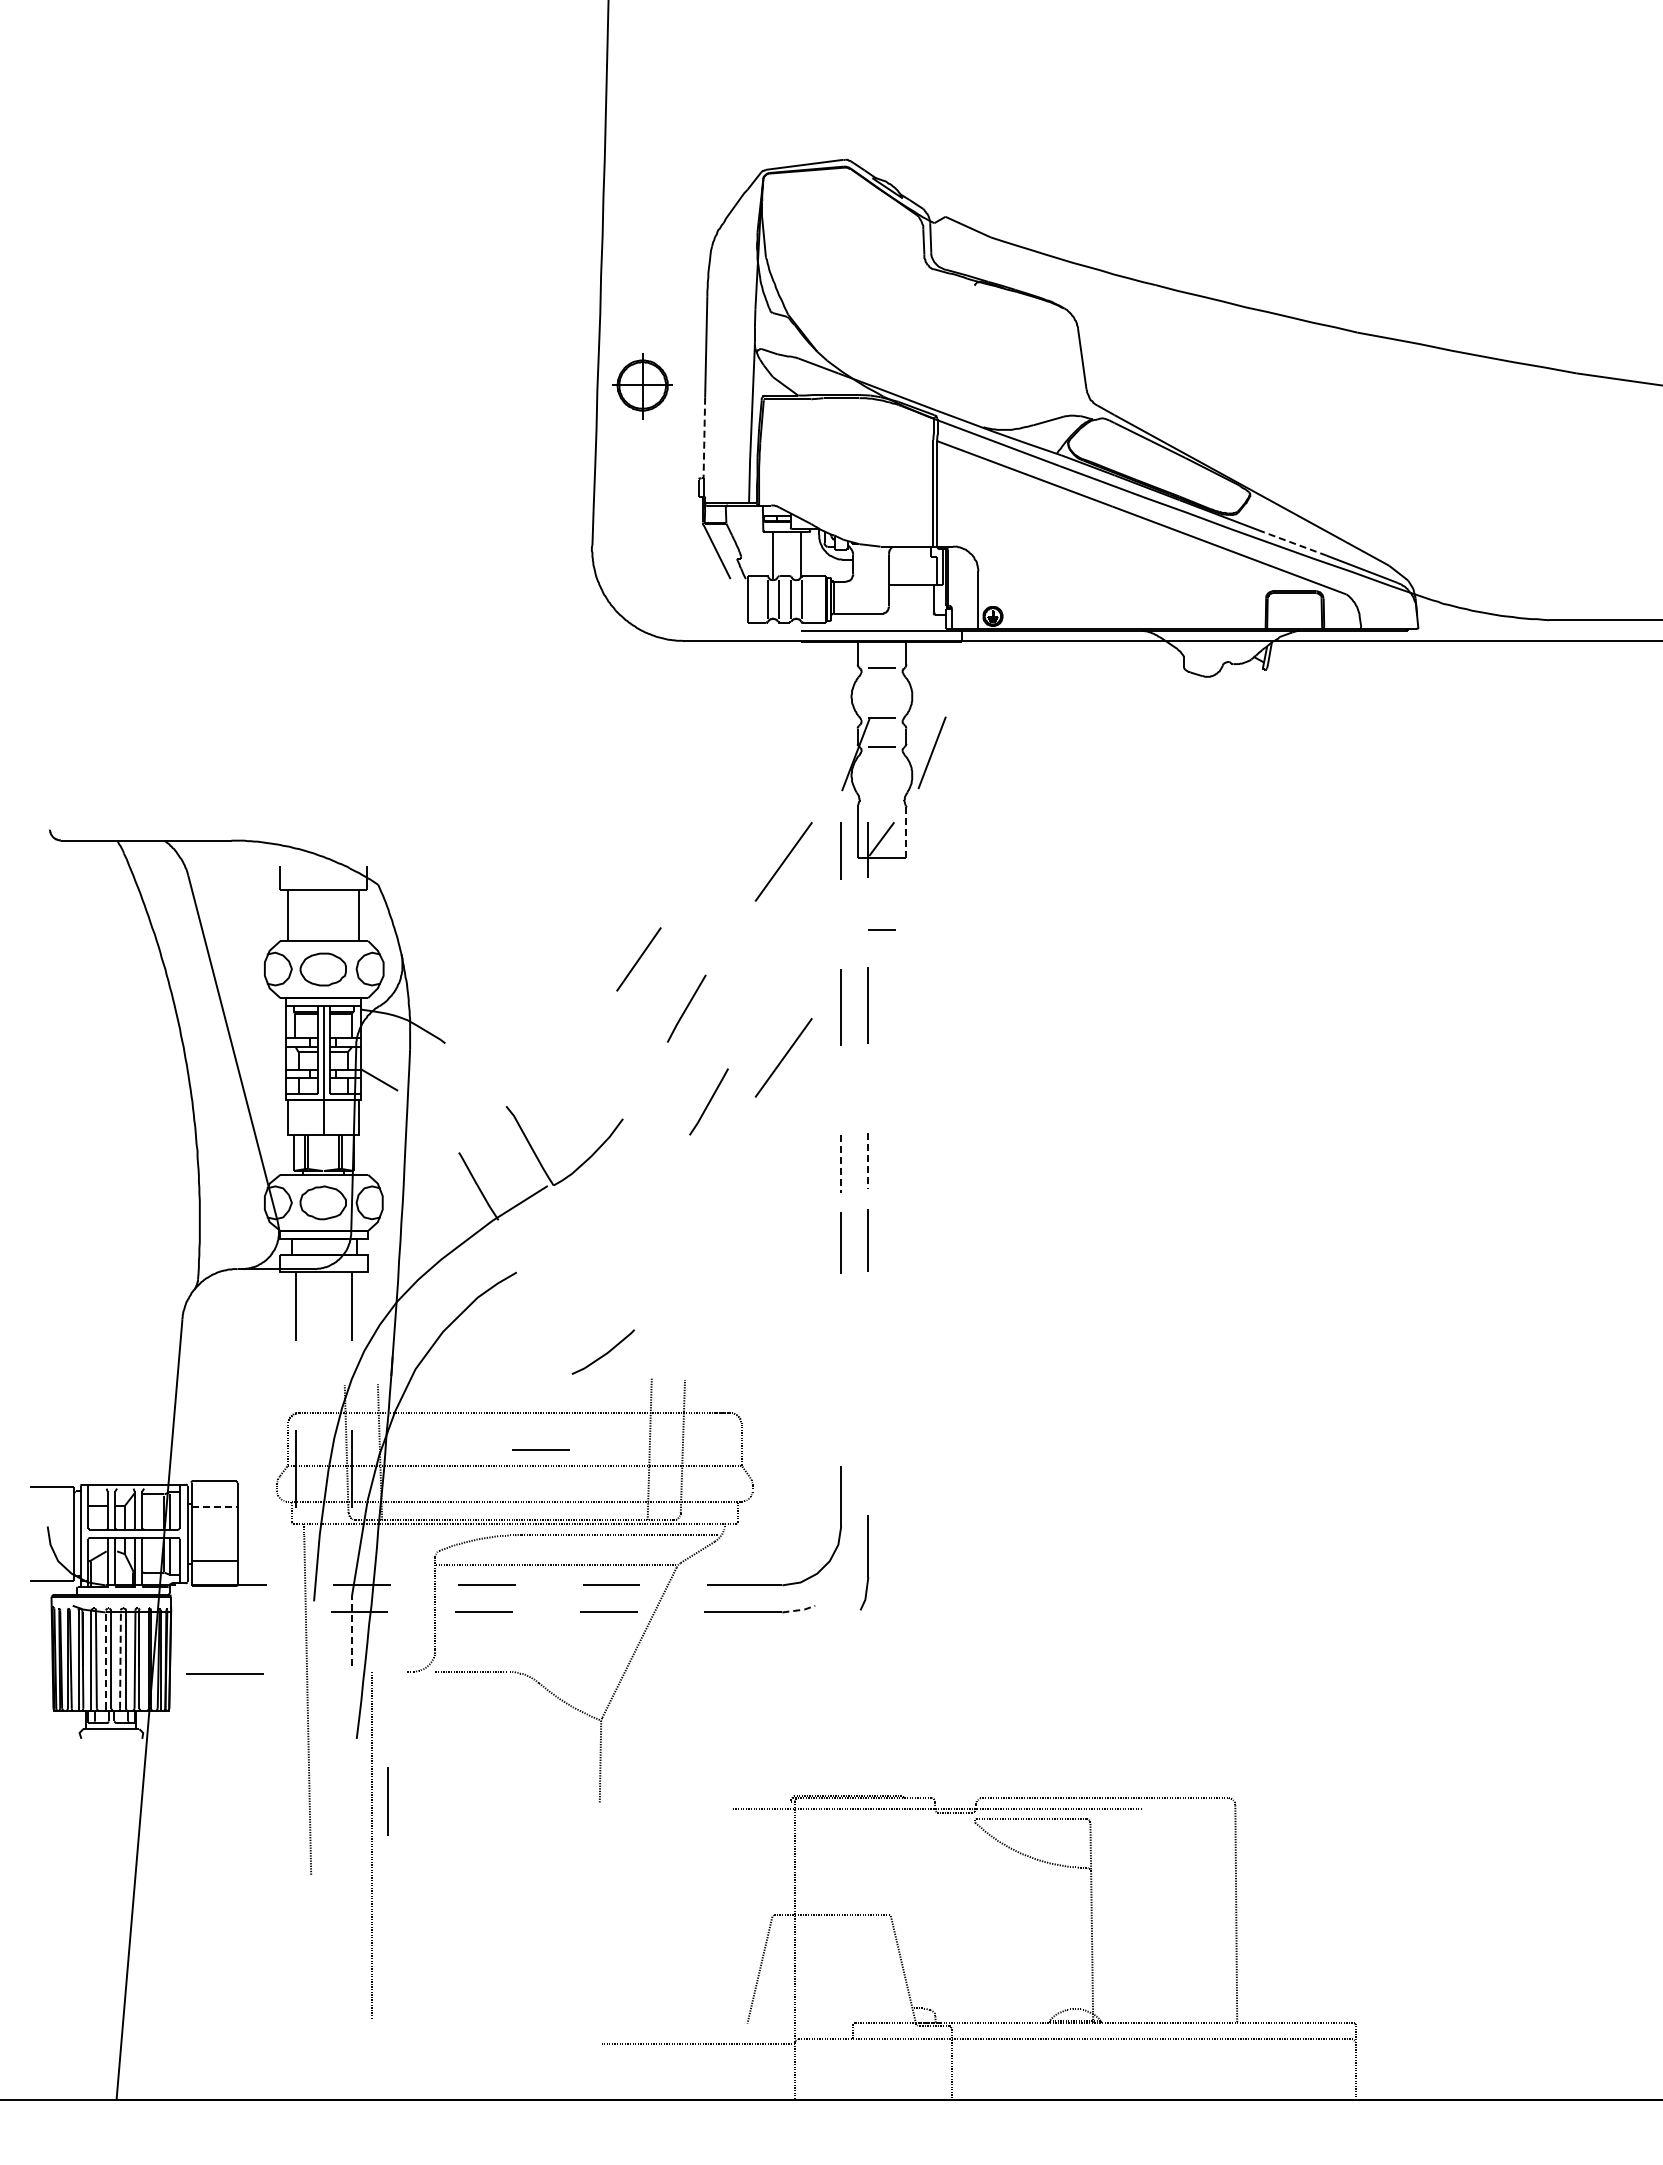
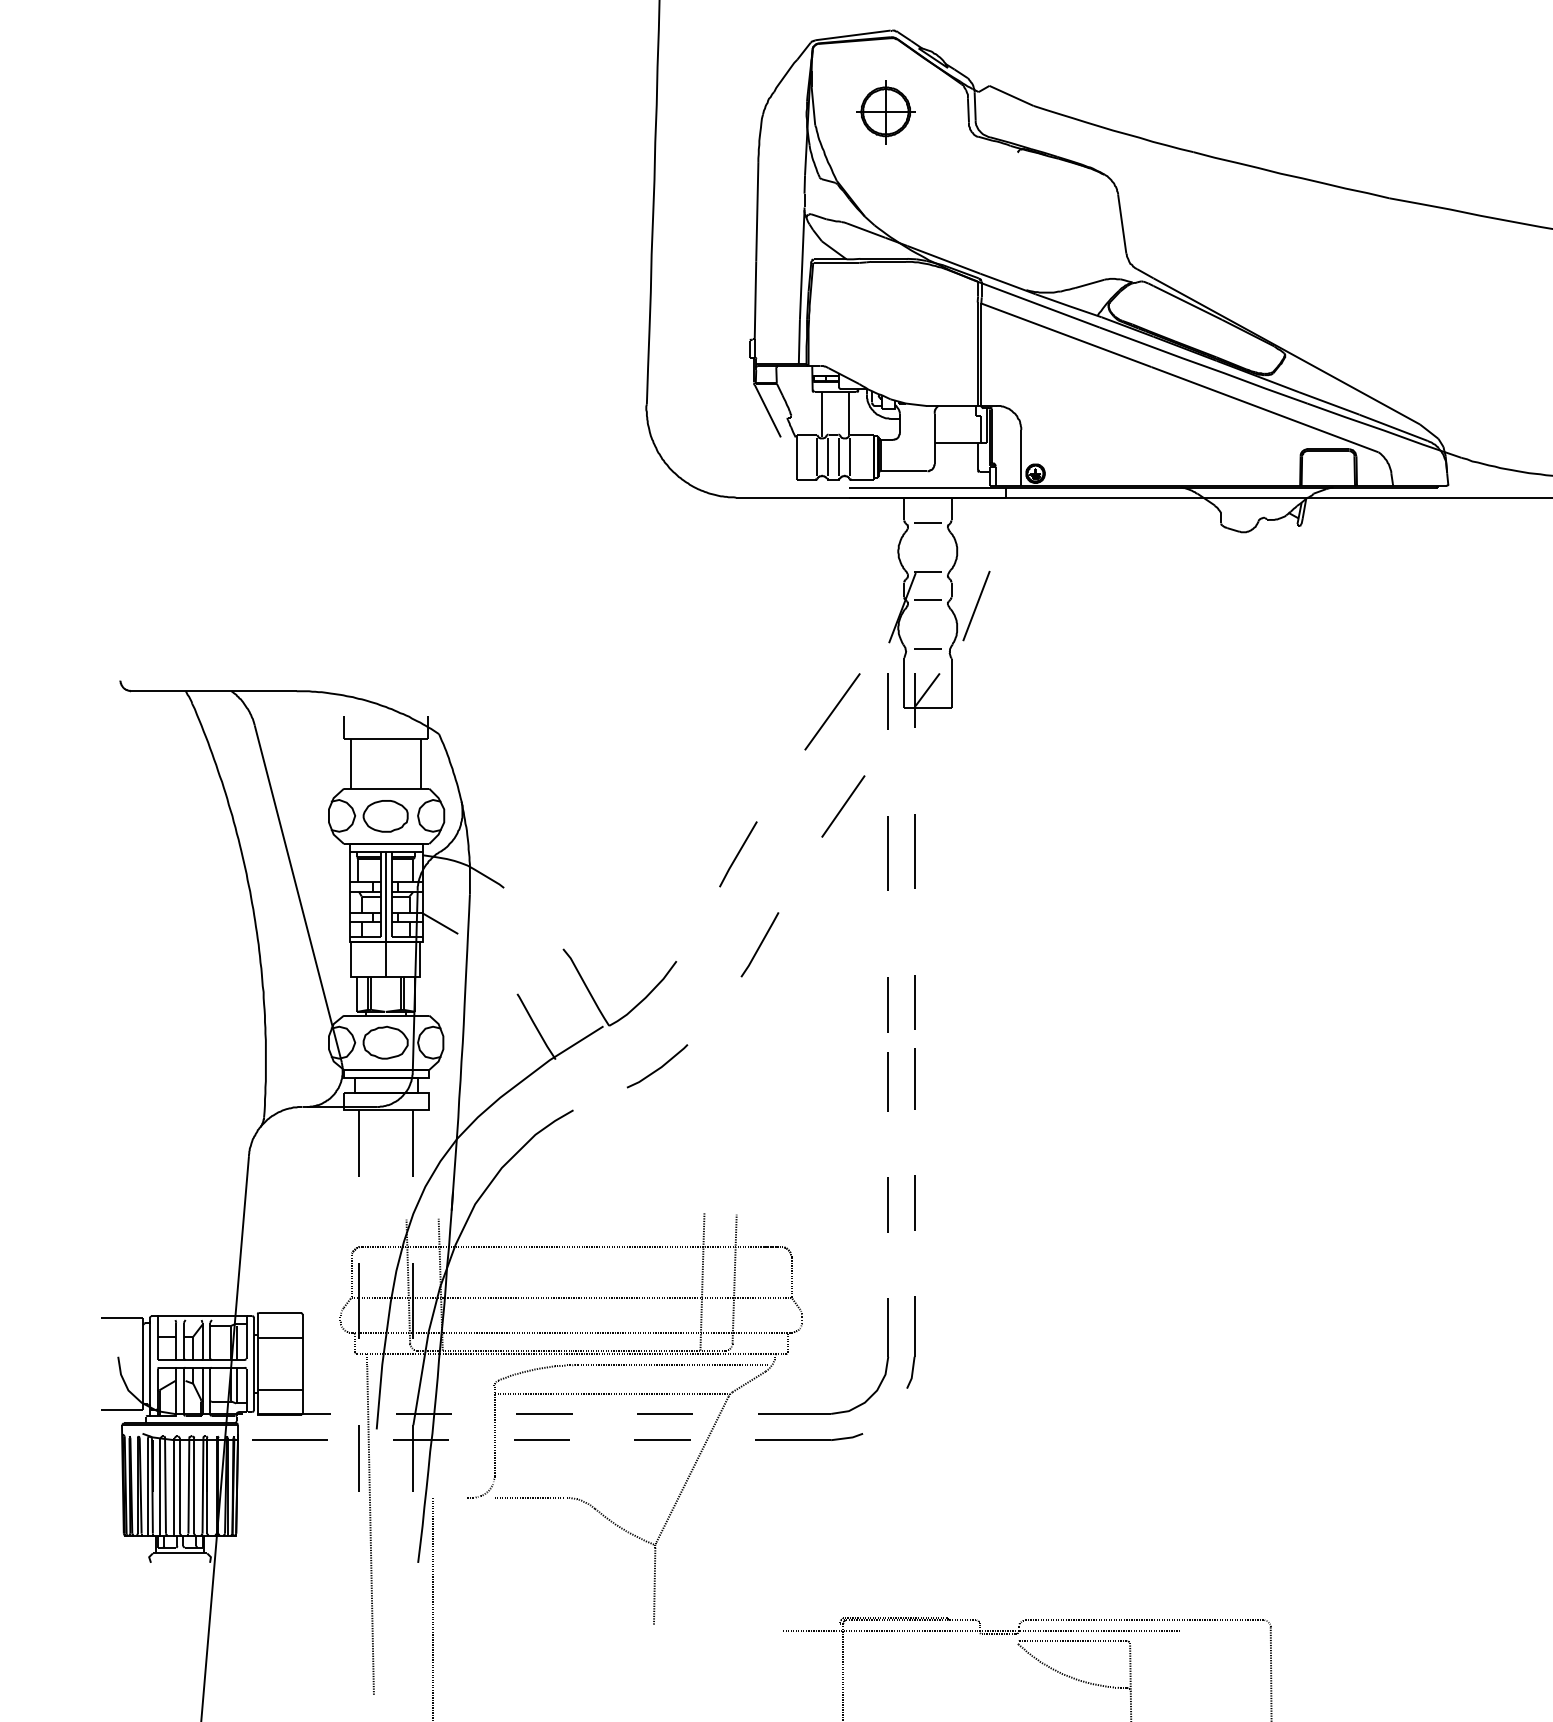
part: (642, 386) -> (885, 112), moved
line: (704, 438) -> (755, 301), dashed -> solid
line: (1295, 543) -> (1329, 402), dashed -> solid
line: (906, 832) -> (951, 683), dashed -> solid
line: (881, 929) -> (927, 648), moved
line: (638, 959) -> (842, 806), moved
line: (783, 1057) -> (832, 901), removed
line: (868, 1161) -> (914, 1002), dashed -> solid
line: (841, 1164) -> (888, 1005), dashed -> solid
line: (603, 1354) -> (657, 1068), moved
line: (867, 1367) -> (913, 1202), added
line: (840, 1369) -> (887, 1204), added
line: (540, 1449) -> (596, 1282), removed
line: (215, 1506) -> (281, 1337), dashed -> solid
part: (864, 1562) -> (910, 1342), moved
line: (799, 1610) -> (847, 1438), dashed -> solid
line: (351, 1630) -> (413, 1457), dashed -> solid
line: (105, 1659) -> (174, 1485), dashed -> solid
line: (120, 1659) -> (188, 1485), dashed -> solid
line: (224, 1673) -> (289, 1439), moved
line: (387, 1801) -> (358, 1458), moved

